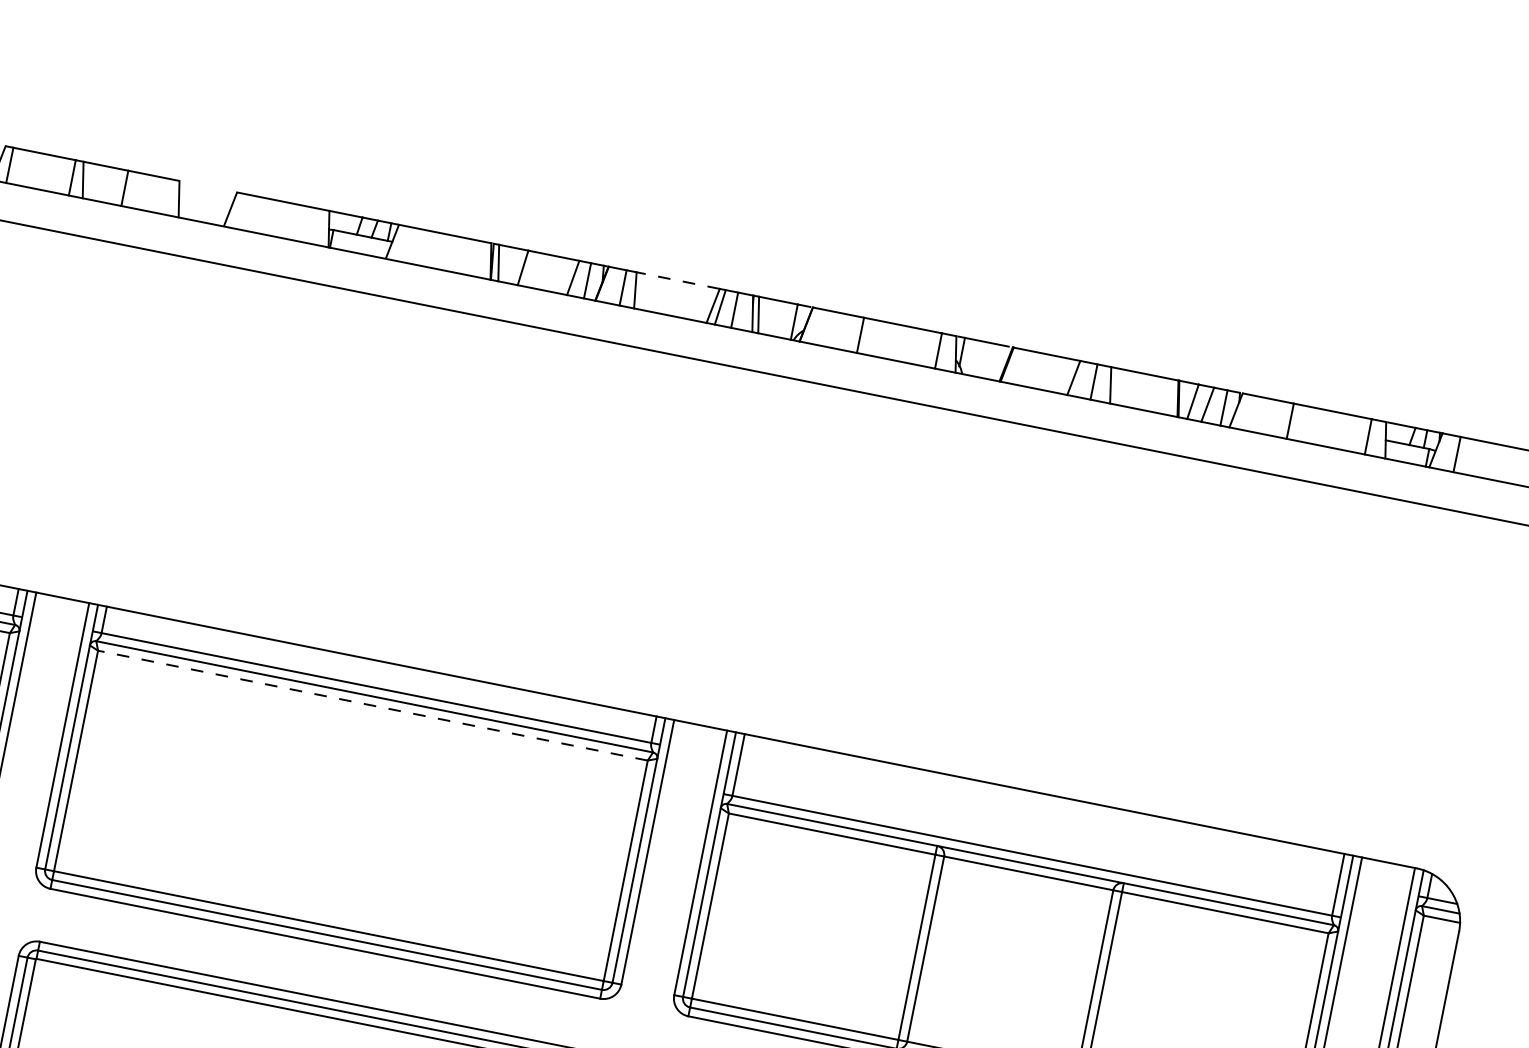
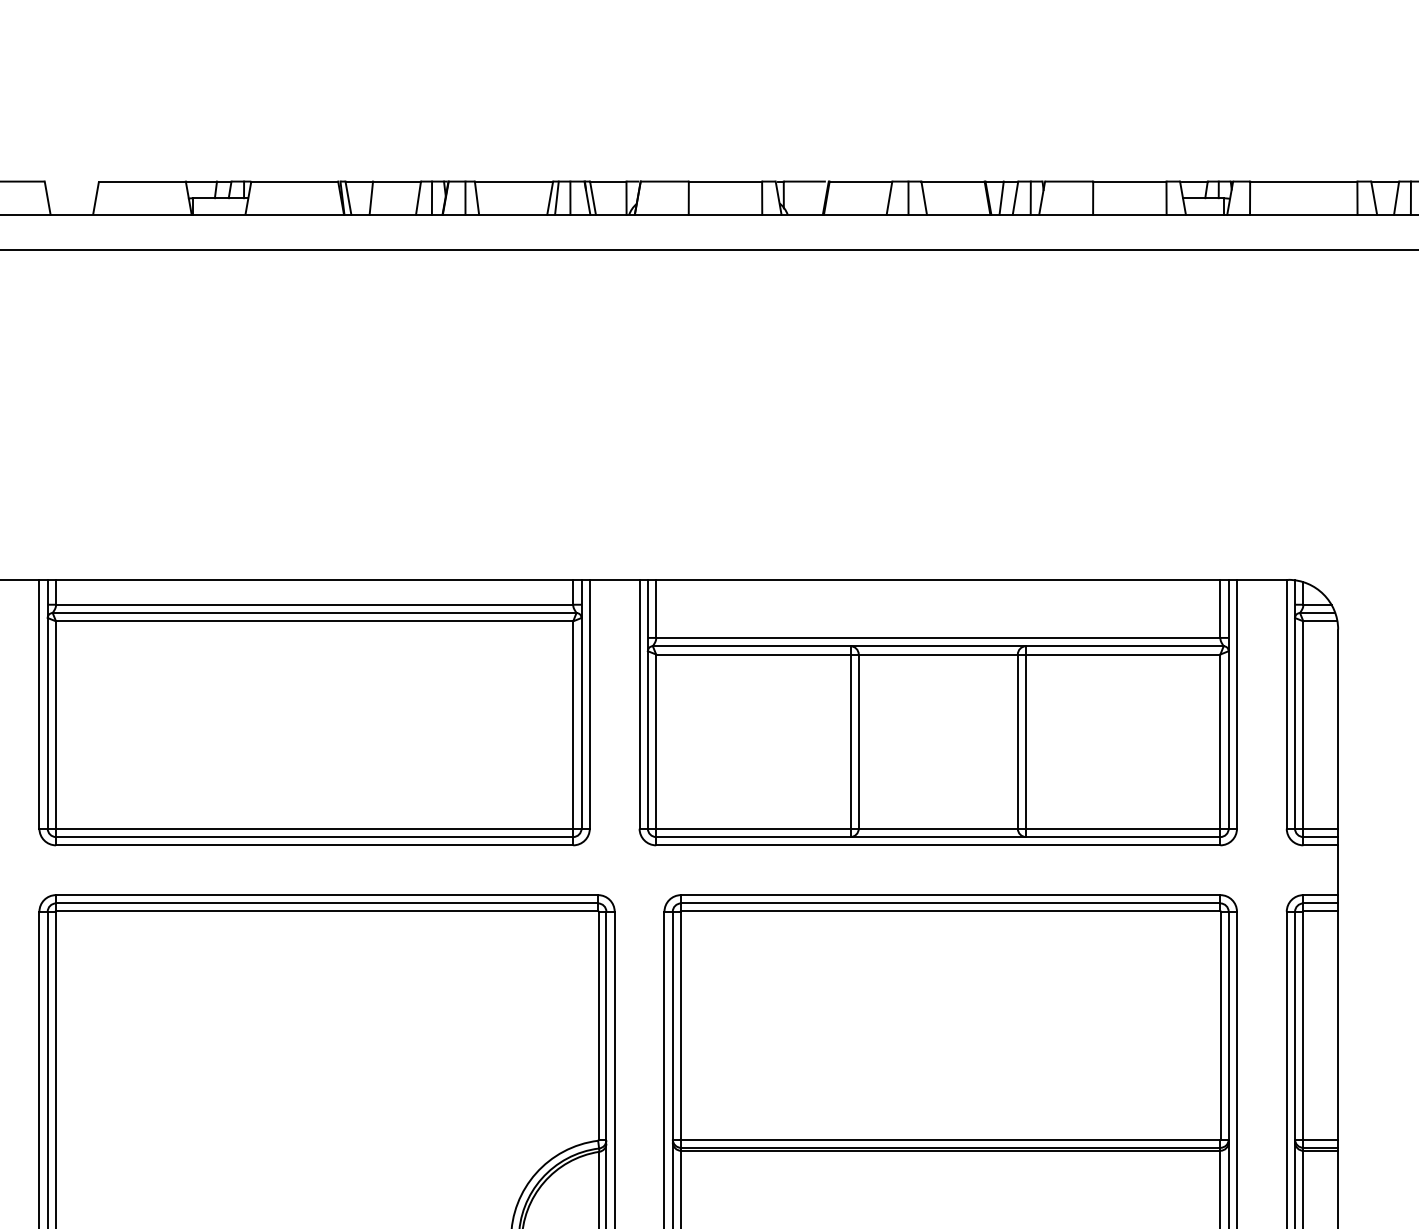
line: (677, 280) -> (513, 181), dashed -> solid
line: (372, 705) -> (314, 621), dashed -> solid

